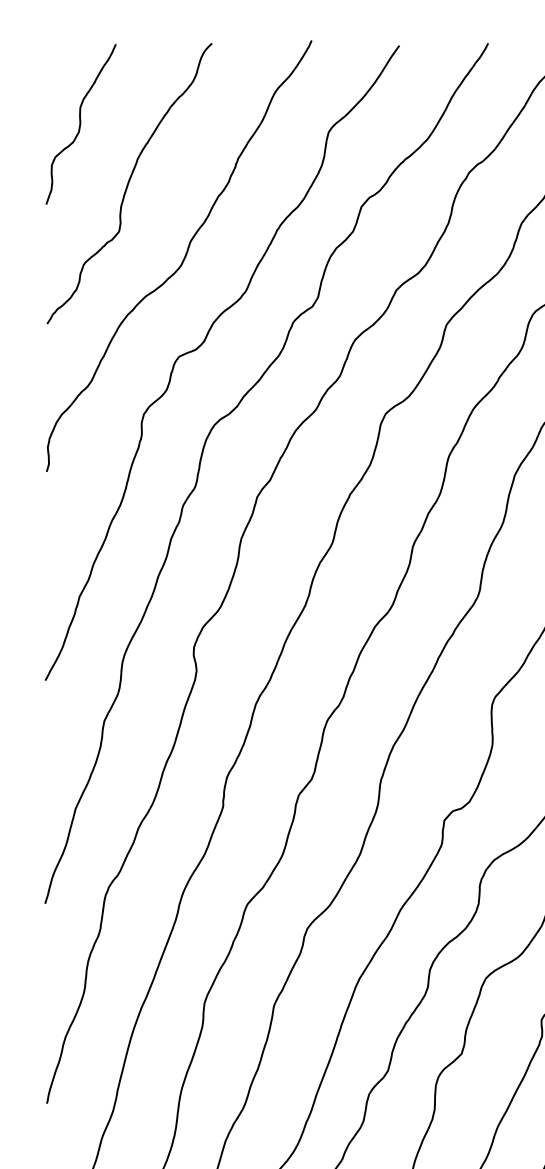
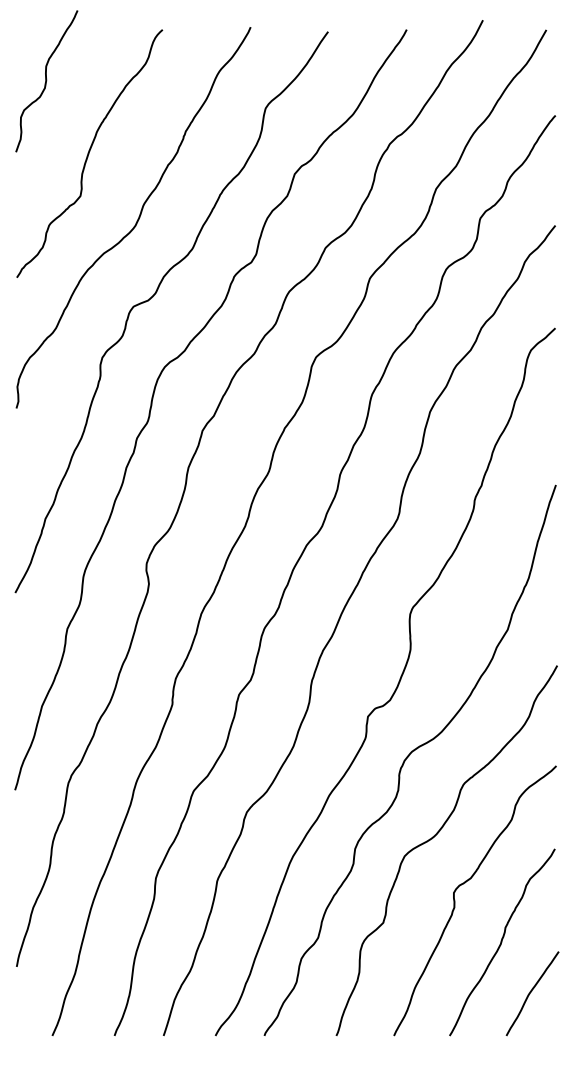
curve: (80, 124) -> (46, 81), moved

